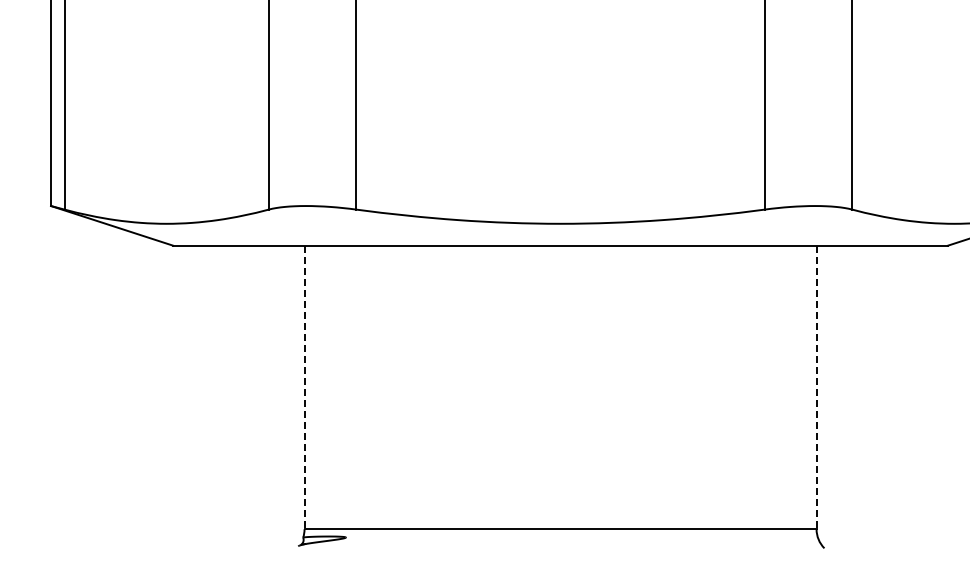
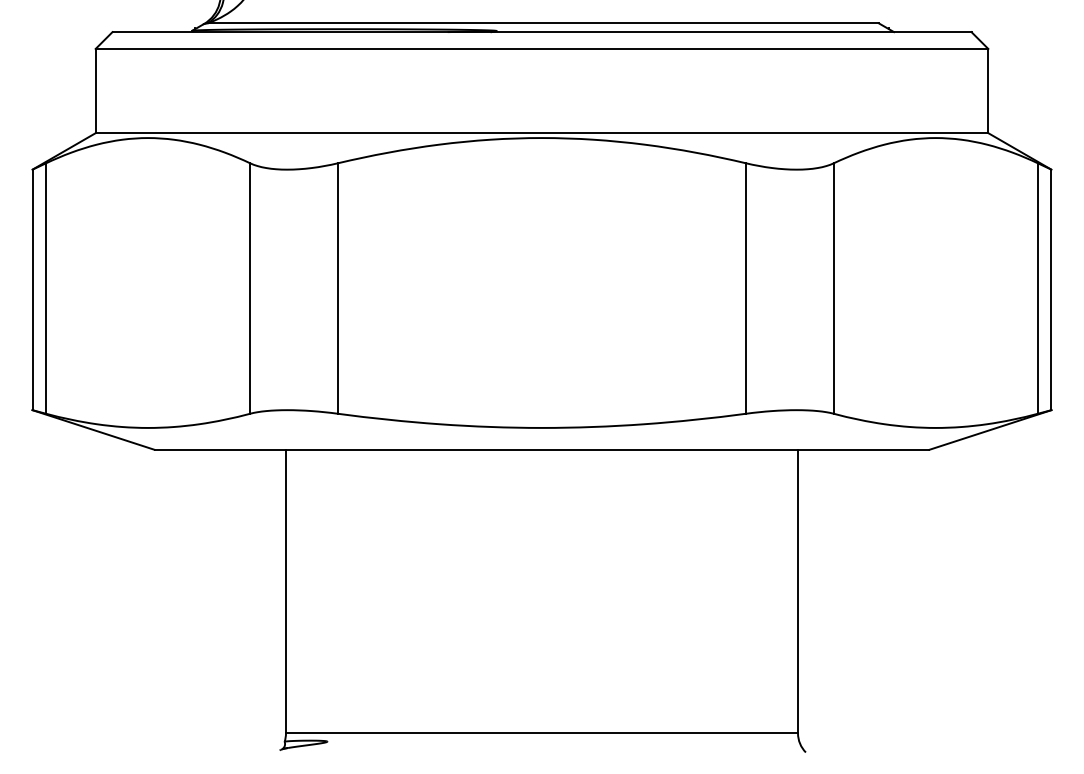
line: (305, 387) -> (286, 591), dashed -> solid
line: (817, 387) -> (798, 591), dashed -> solid

